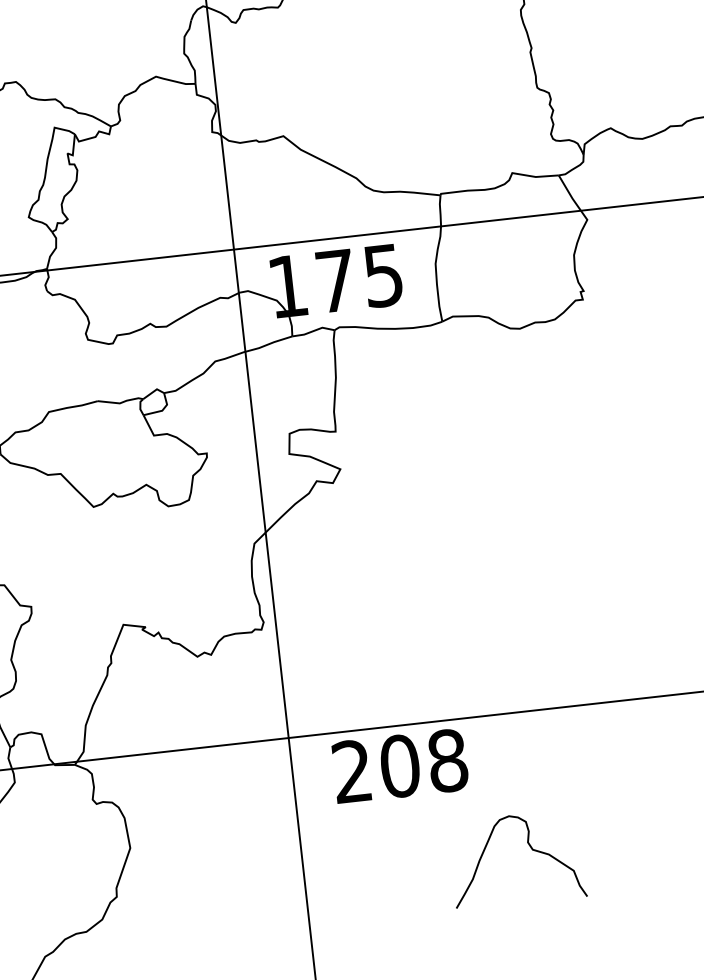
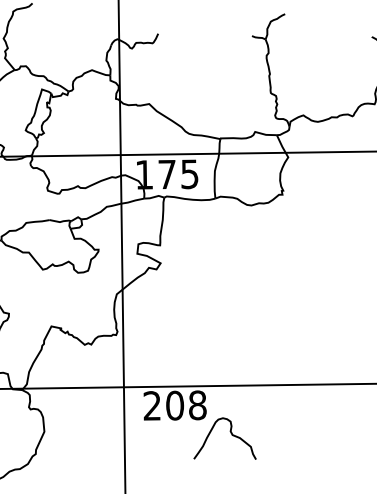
curve: (530, 850) -> (231, 435), moved

